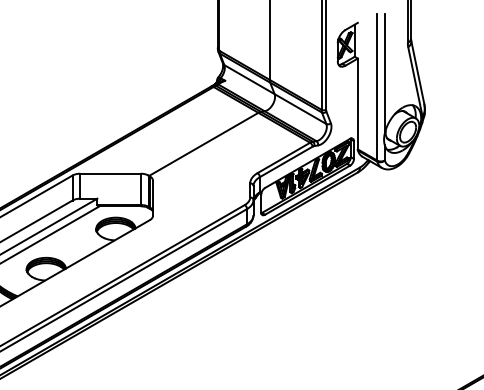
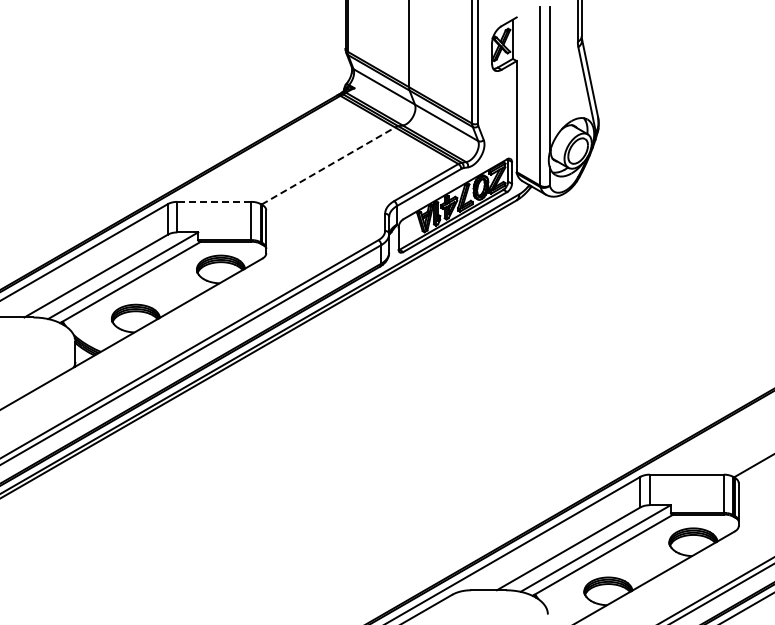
line: (203, 143) -> (328, 165), solid -> dashed
line: (110, 173) -> (214, 201), solid -> dashed

